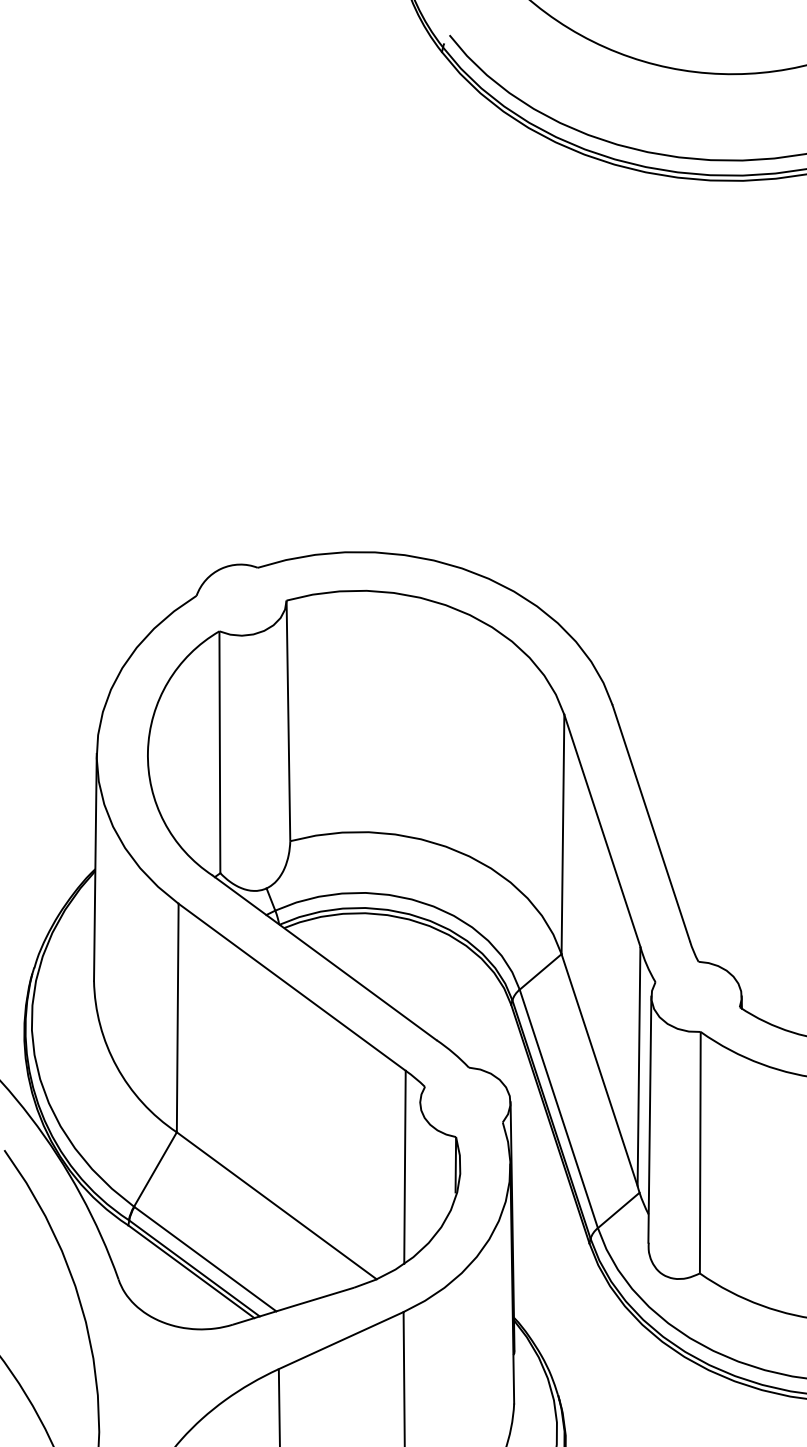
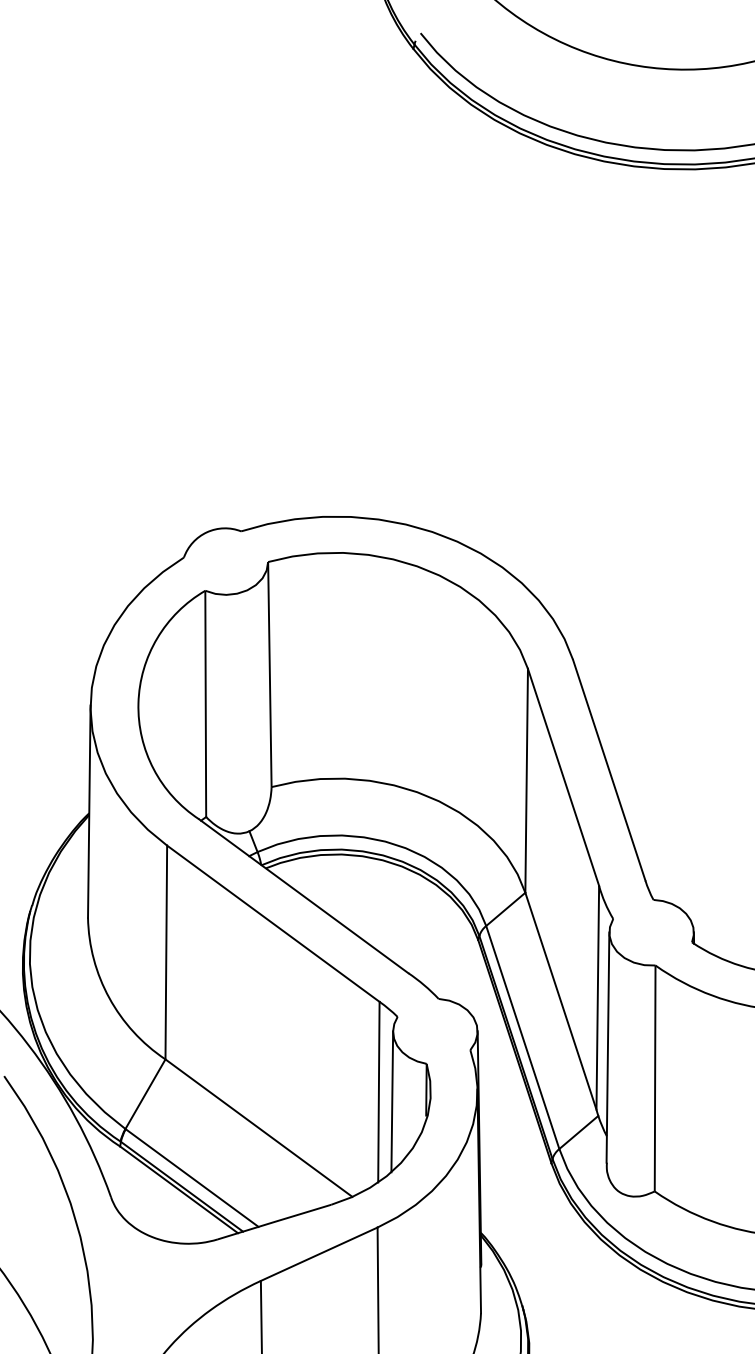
line: (419, 1177) -> (392, 1101), added

